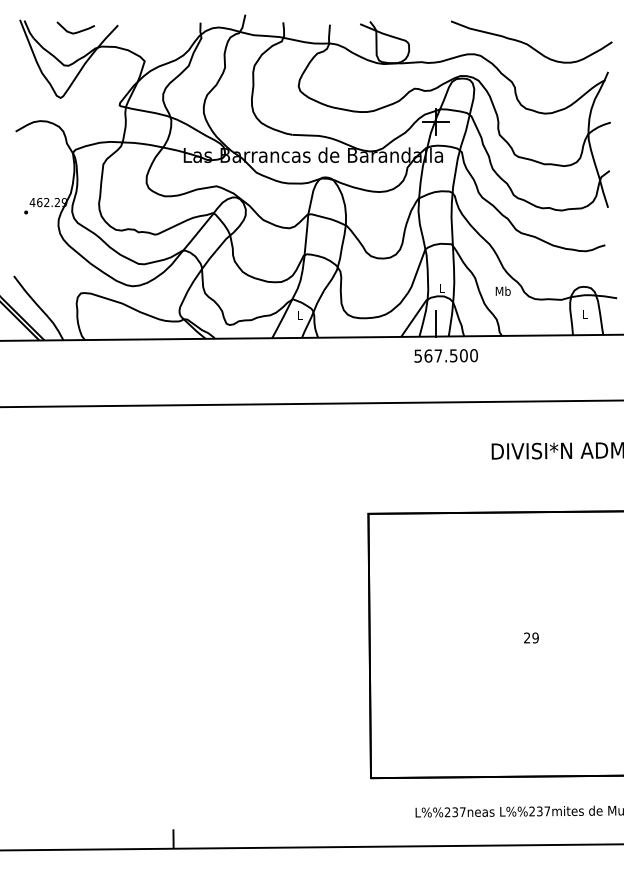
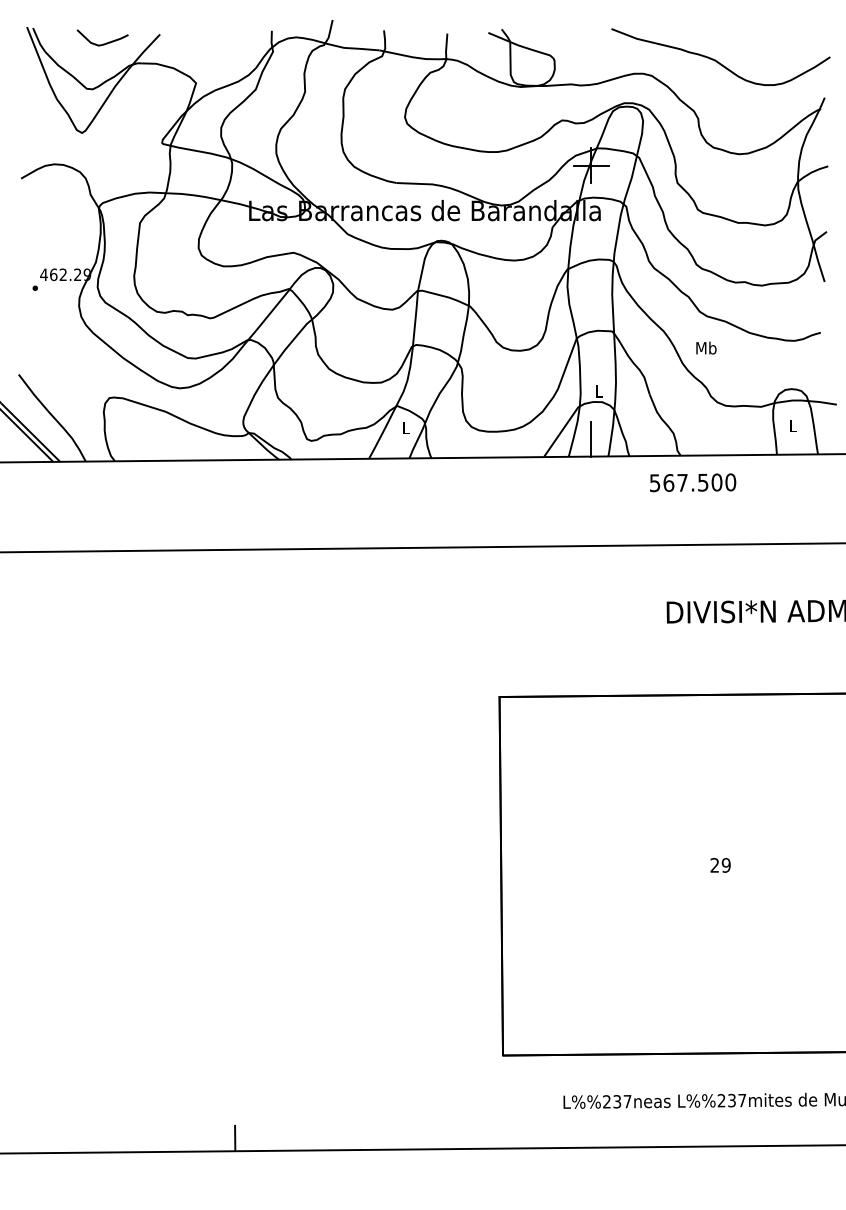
text: (503, 290) -> (706, 347), moved
text: (446, 355) -> (693, 482), moved

